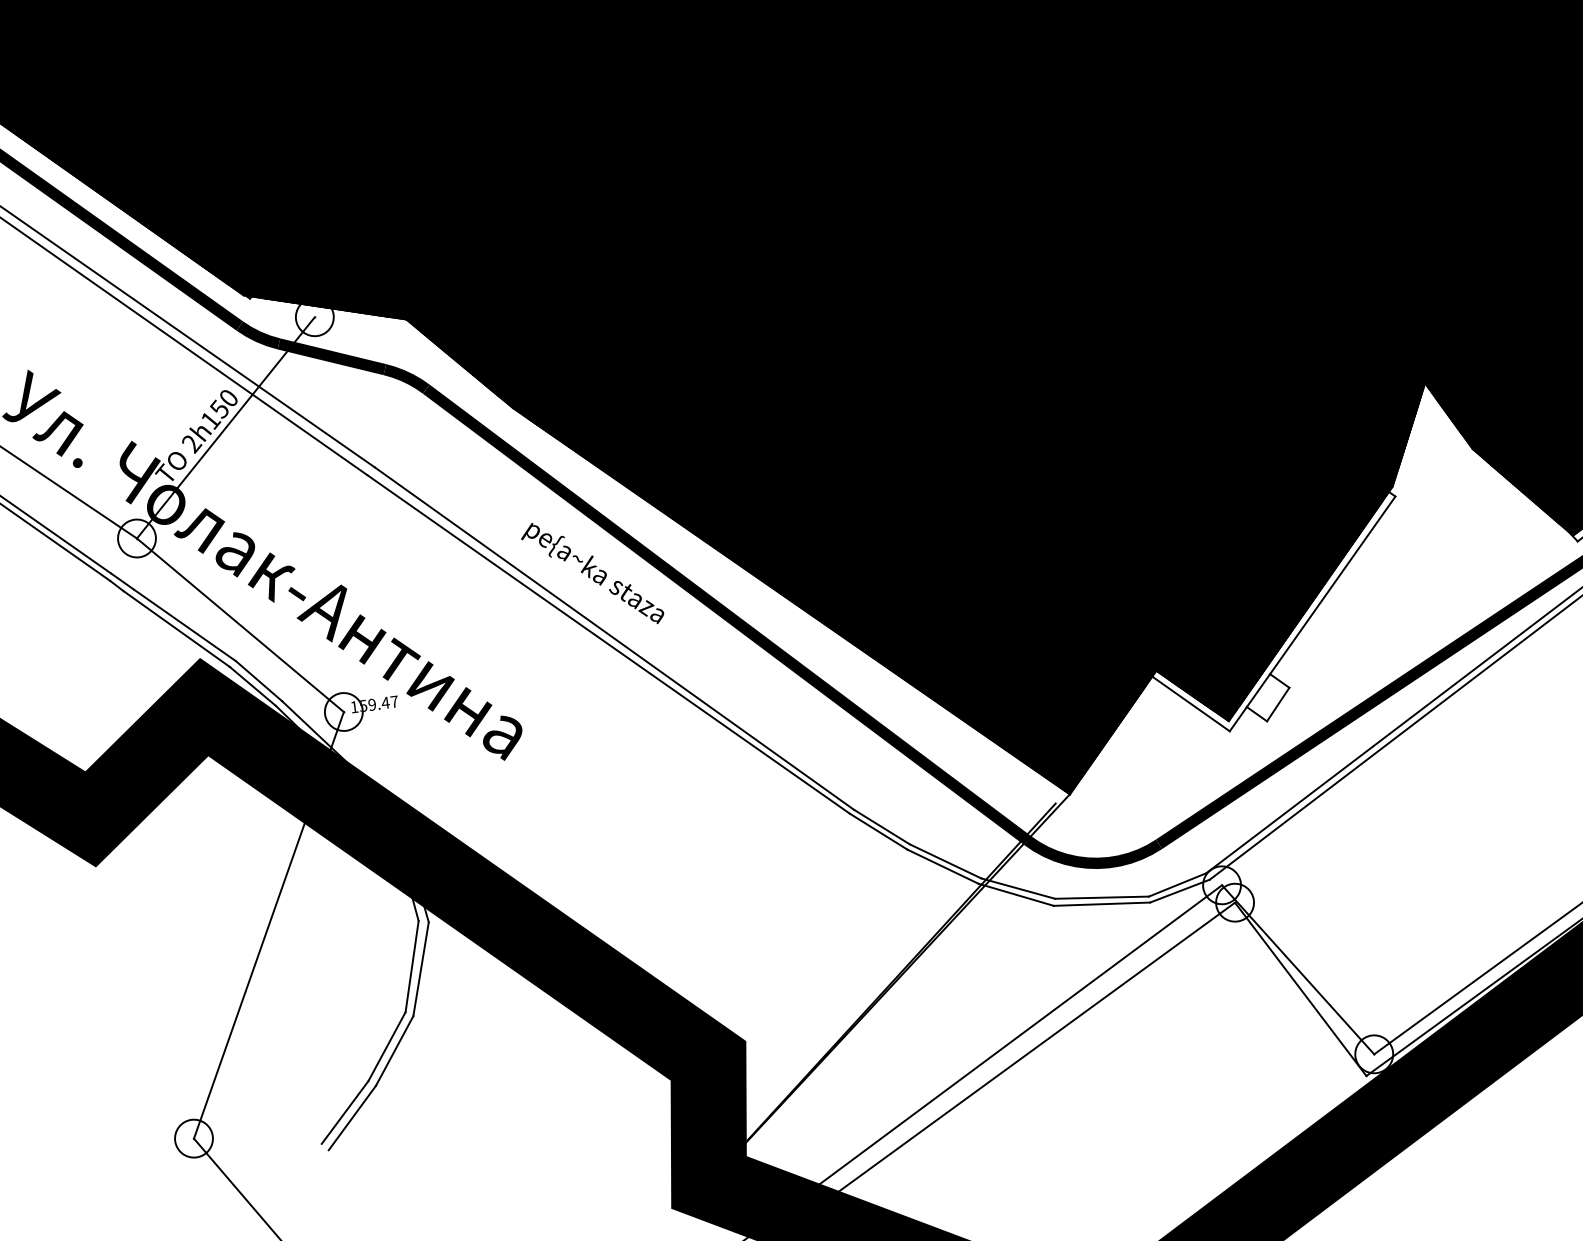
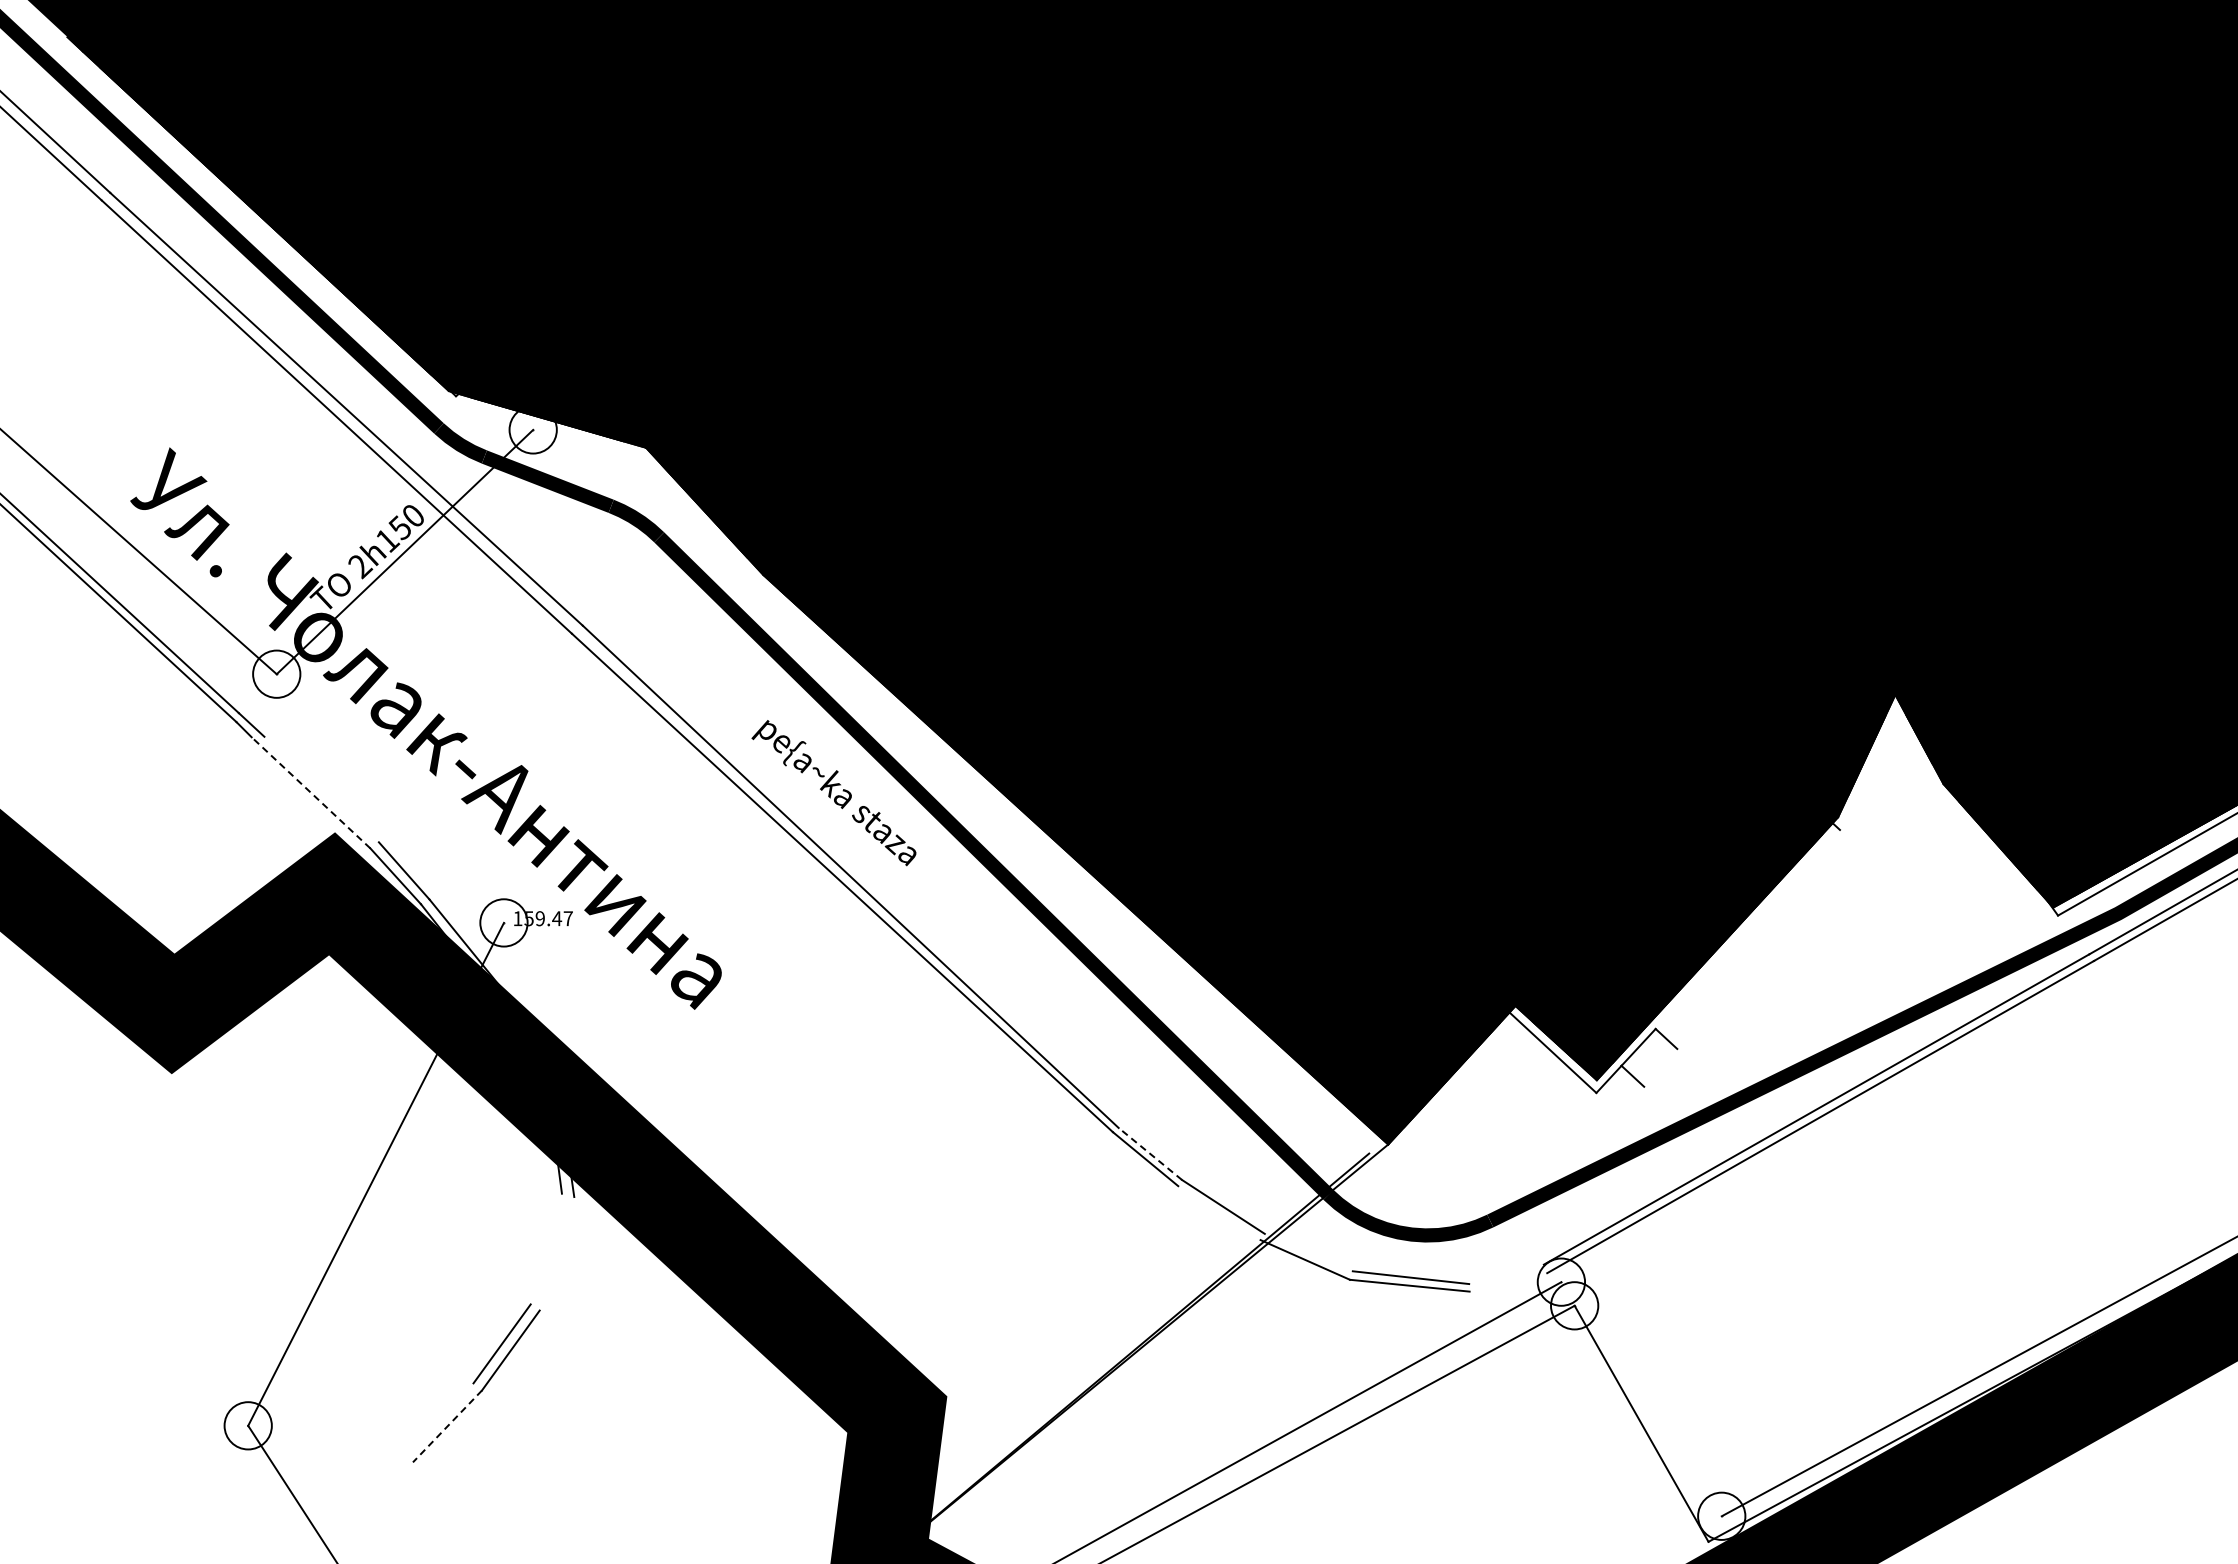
line: (1332, 584) -> (1747, 928), removed
line: (184, 625) -> (321, 789), removed
line: (239, 625) -> (389, 798), removed
line: (176, 628) -> (310, 792), solid -> dashed
line: (1278, 704) -> (1660, 1067), removed
line: (881, 826) -> (1149, 1153), solid -> dashed
line: (943, 867) -> (1219, 1213), removed
line: (1177, 885) -> (1506, 1274), removed
line: (1017, 888) -> (1308, 1252), removed
line: (1180, 891) -> (1508, 1282), removed
line: (411, 966) -> (545, 1248), removed
line: (420, 969) -> (556, 1253), removed
line: (1298, 970) -> (1641, 1399), removed
line: (345, 1112) -> (439, 1418), removed
line: (352, 1118) -> (447, 1426), solid -> dashed

